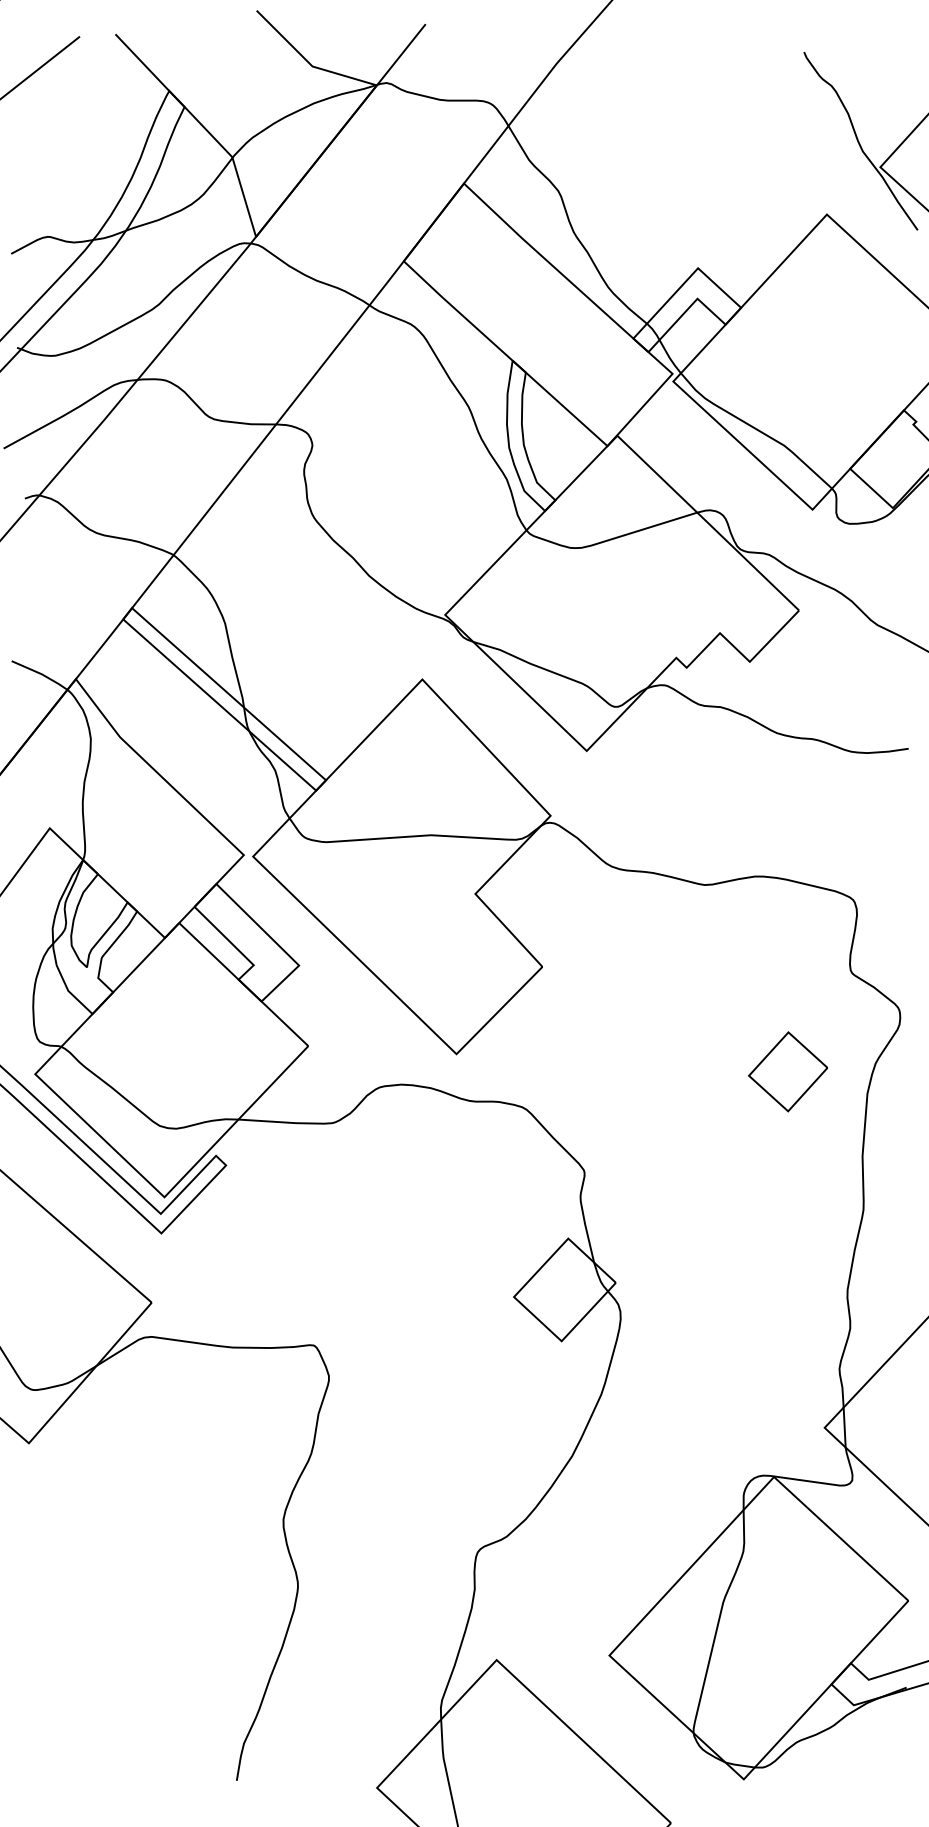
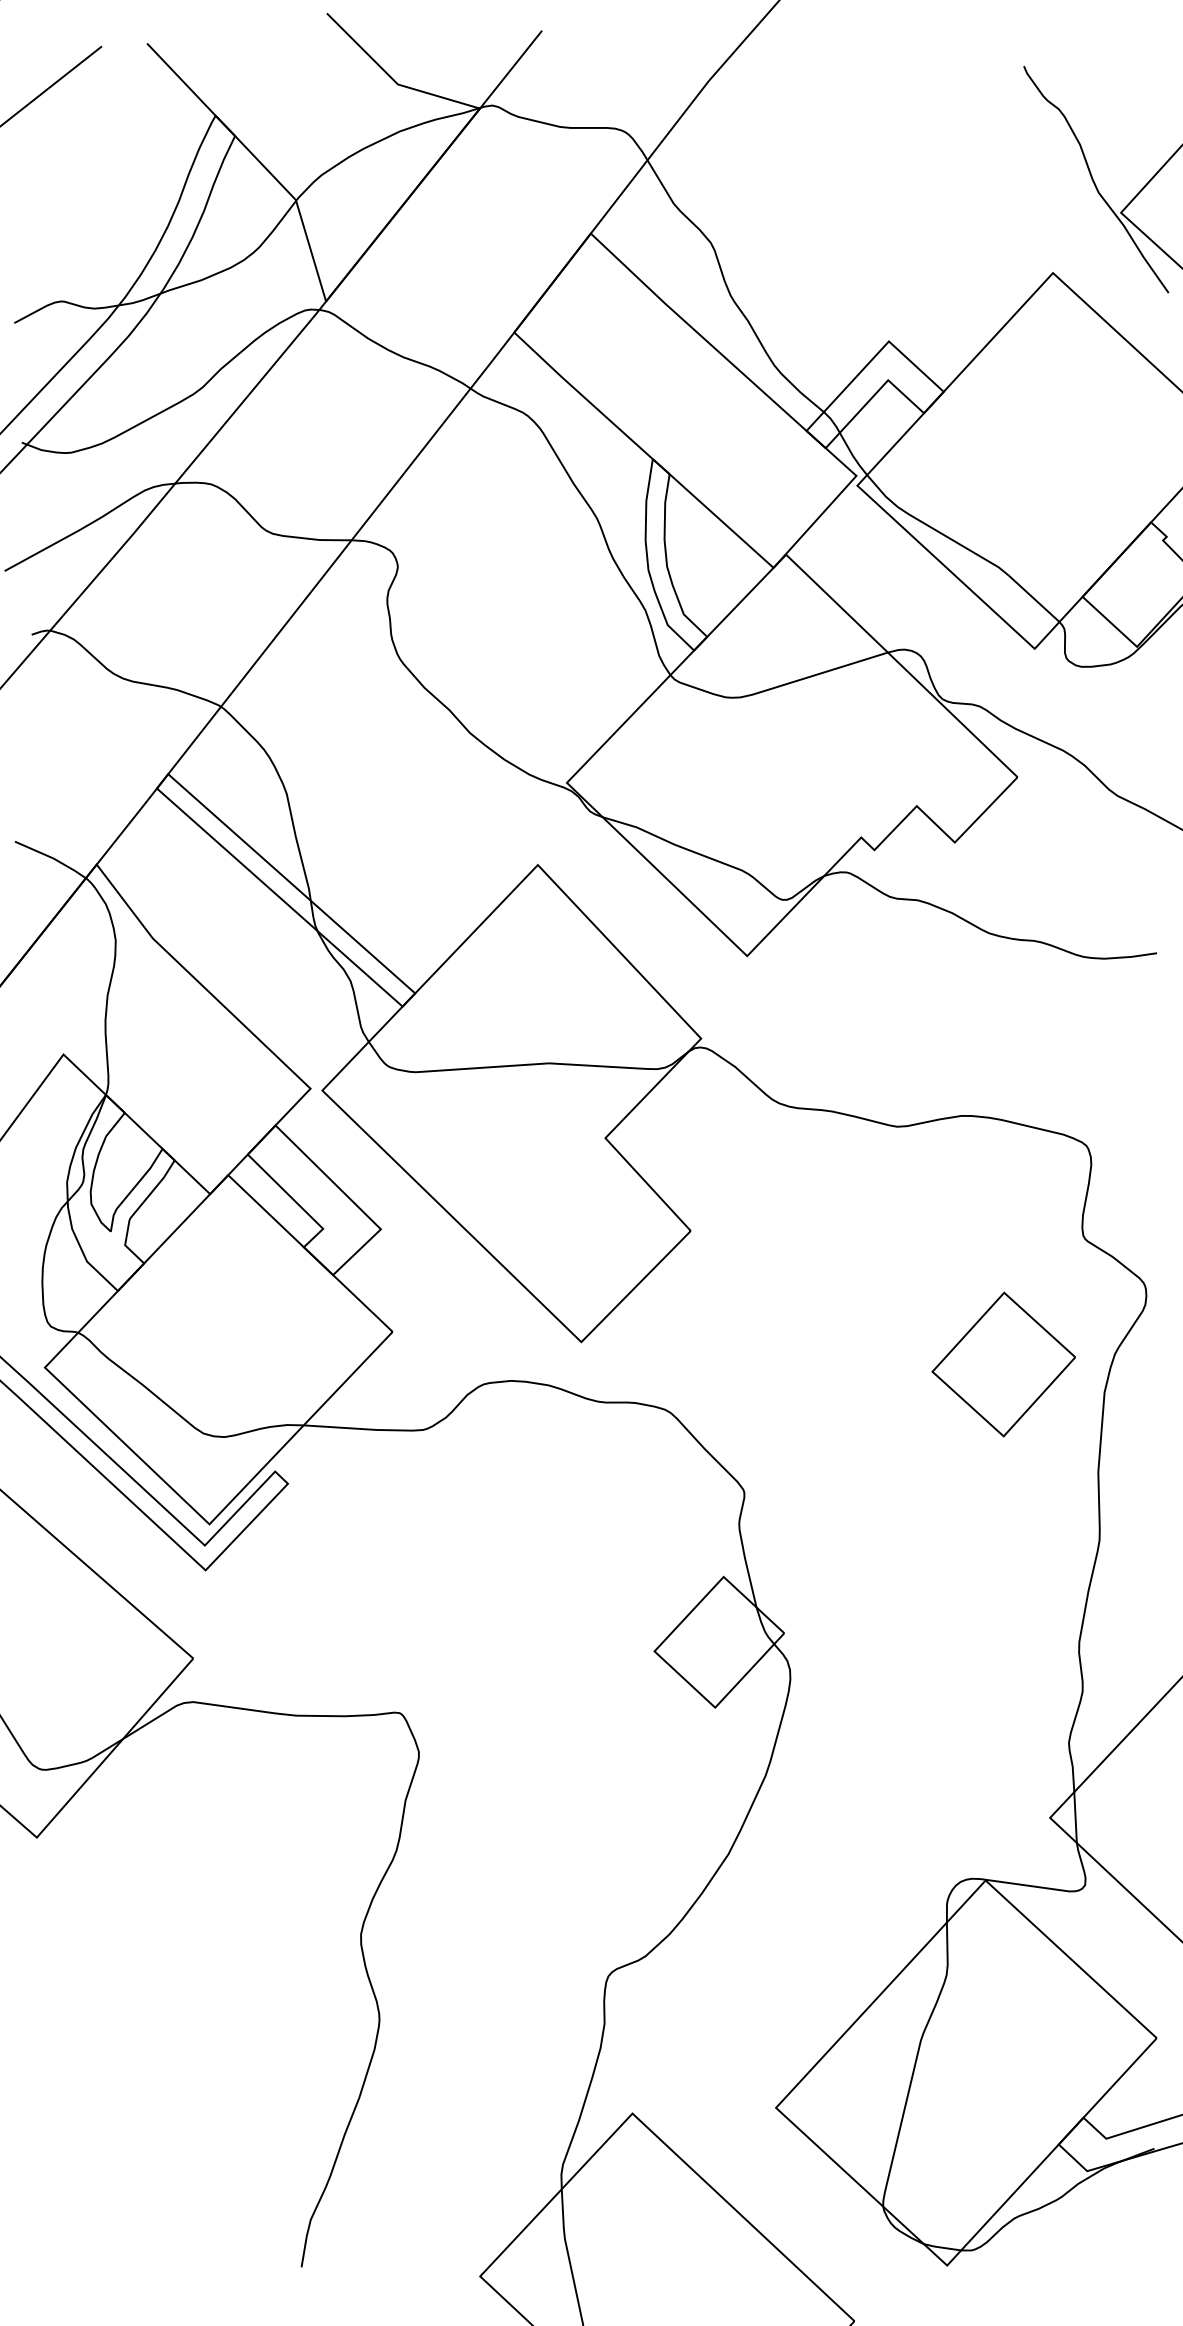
part: (787, 1071) -> (1002, 1364), size x1.43

